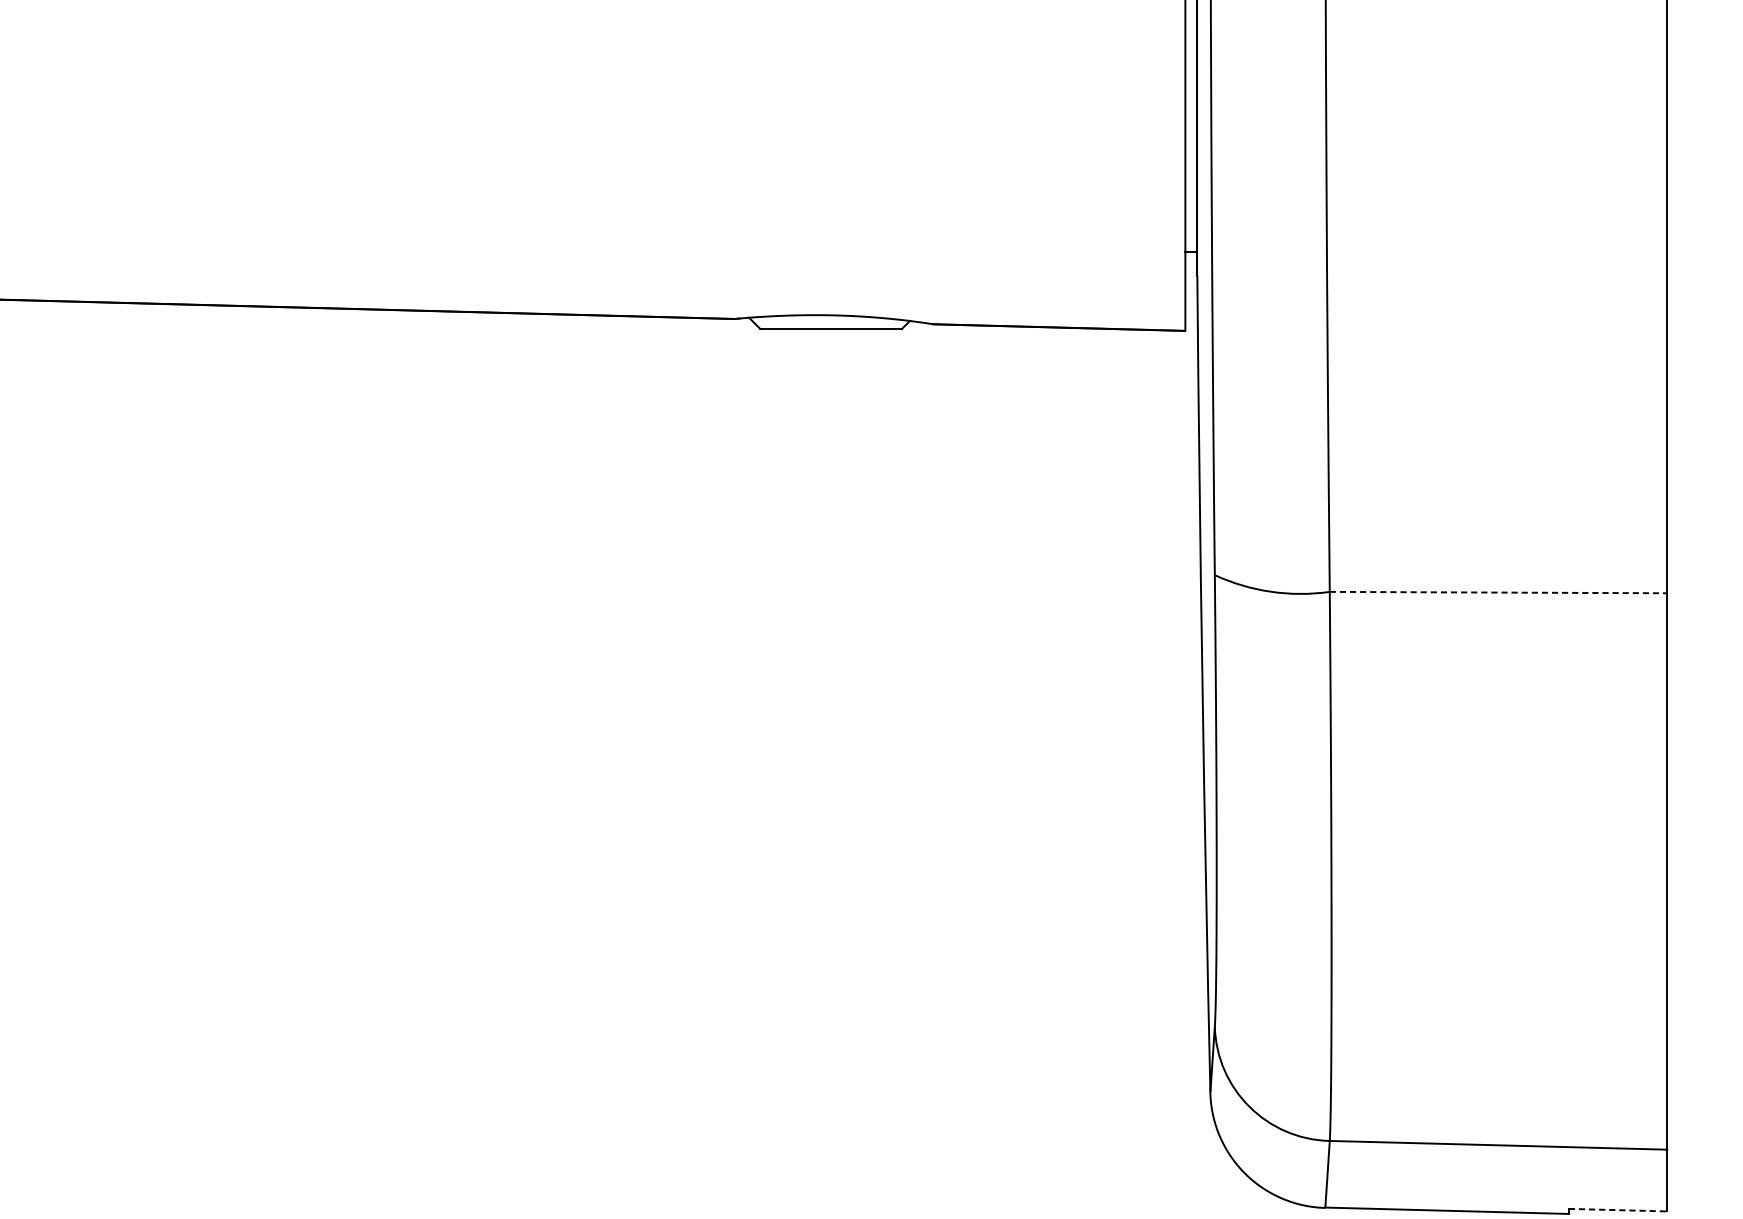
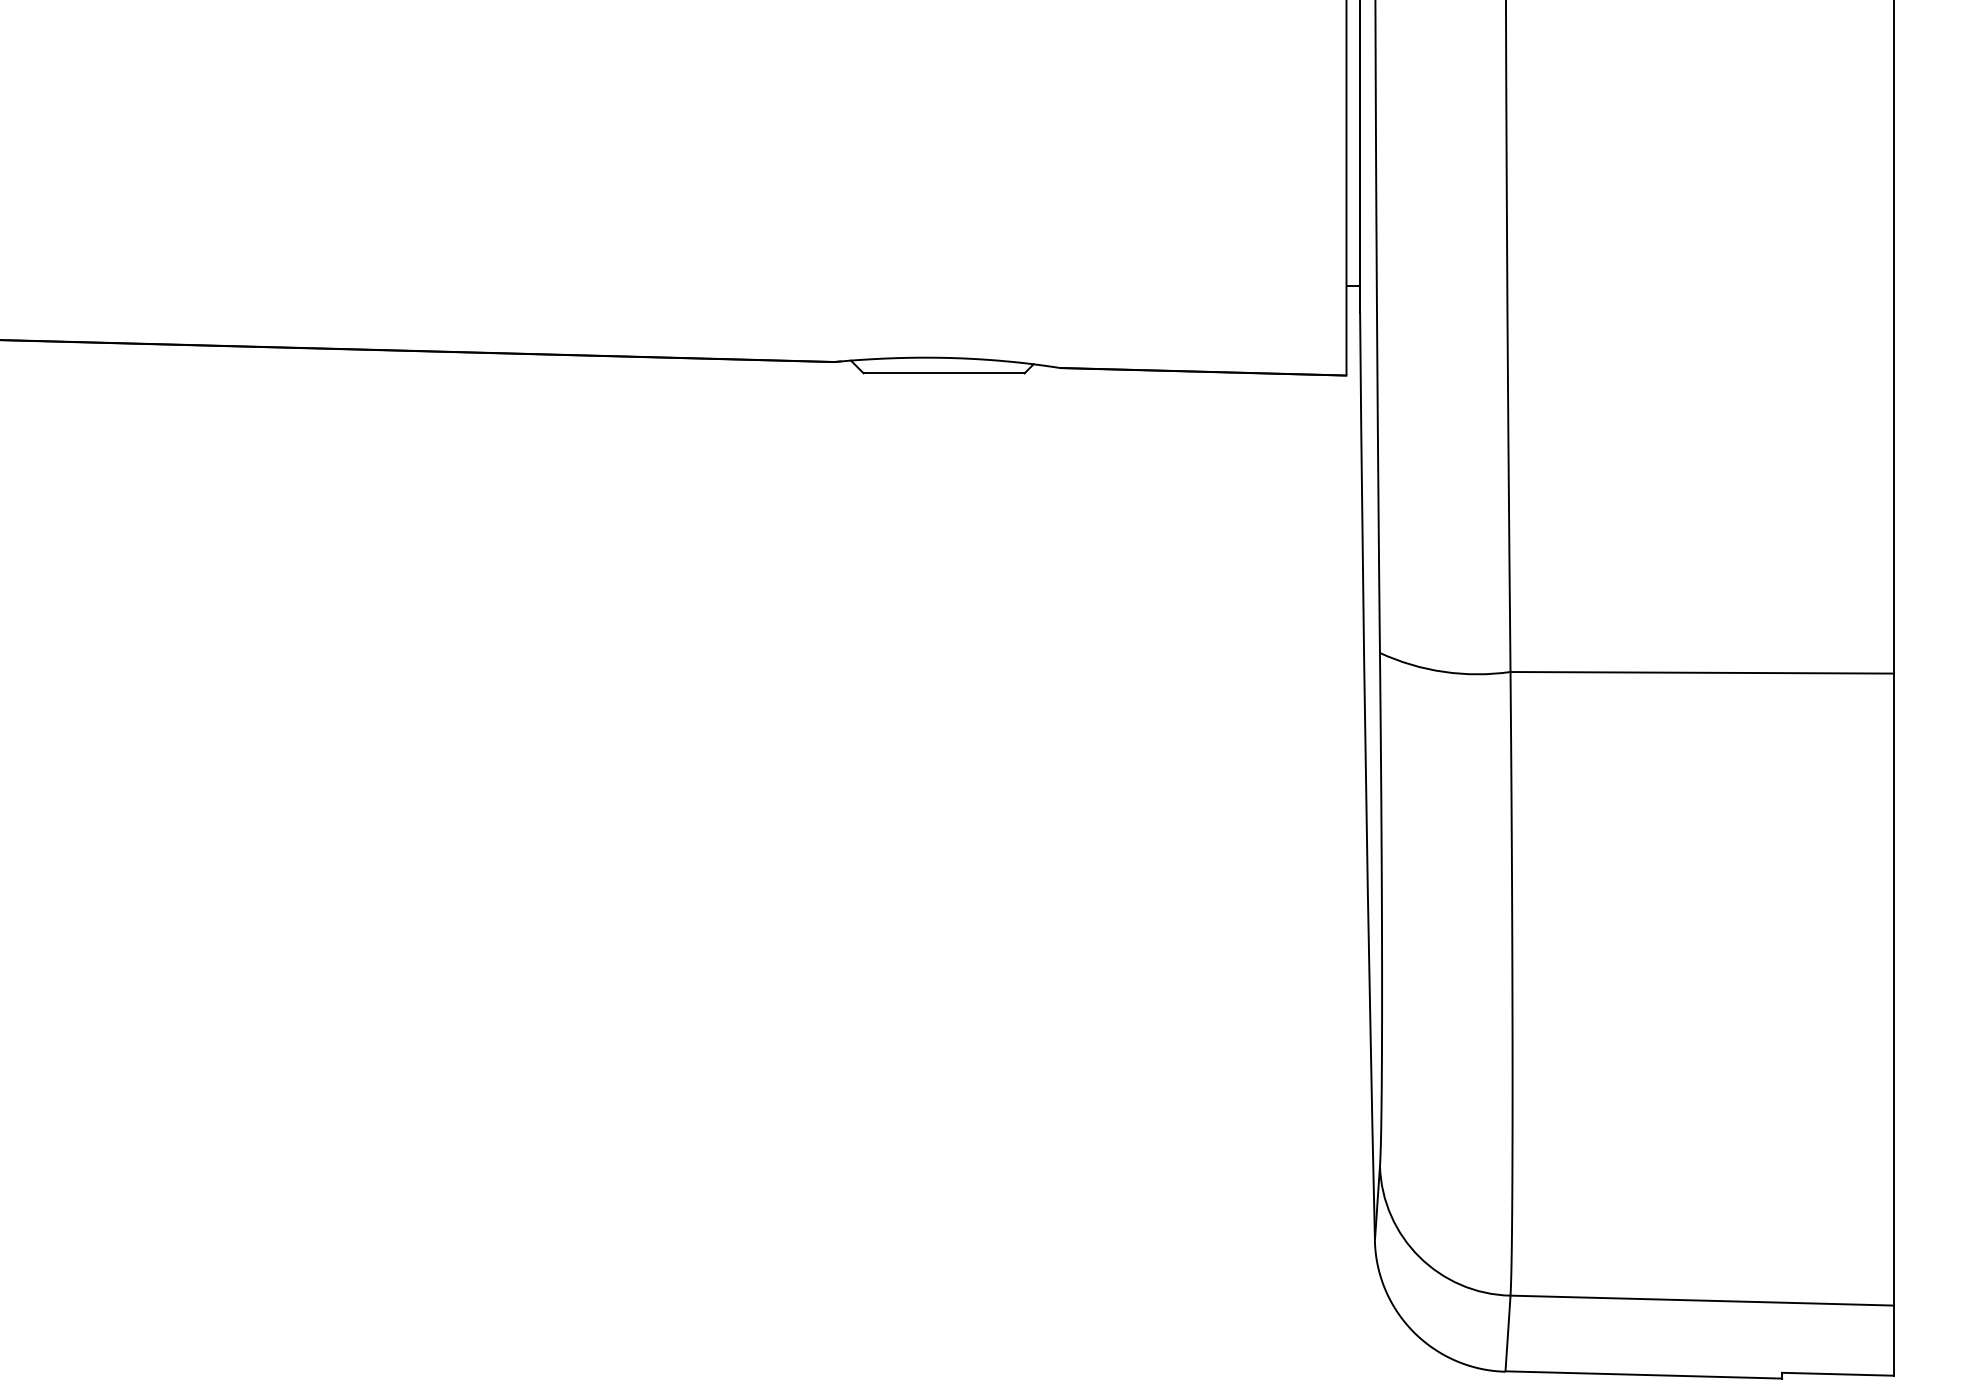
line: (1498, 592) -> (1702, 672), dashed -> solid
line: (1617, 1210) -> (1837, 1374), dashed -> solid

